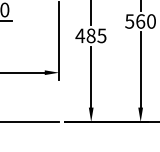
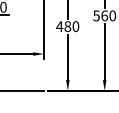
text: (101, 35) -> (75, 26), 485 -> 480

